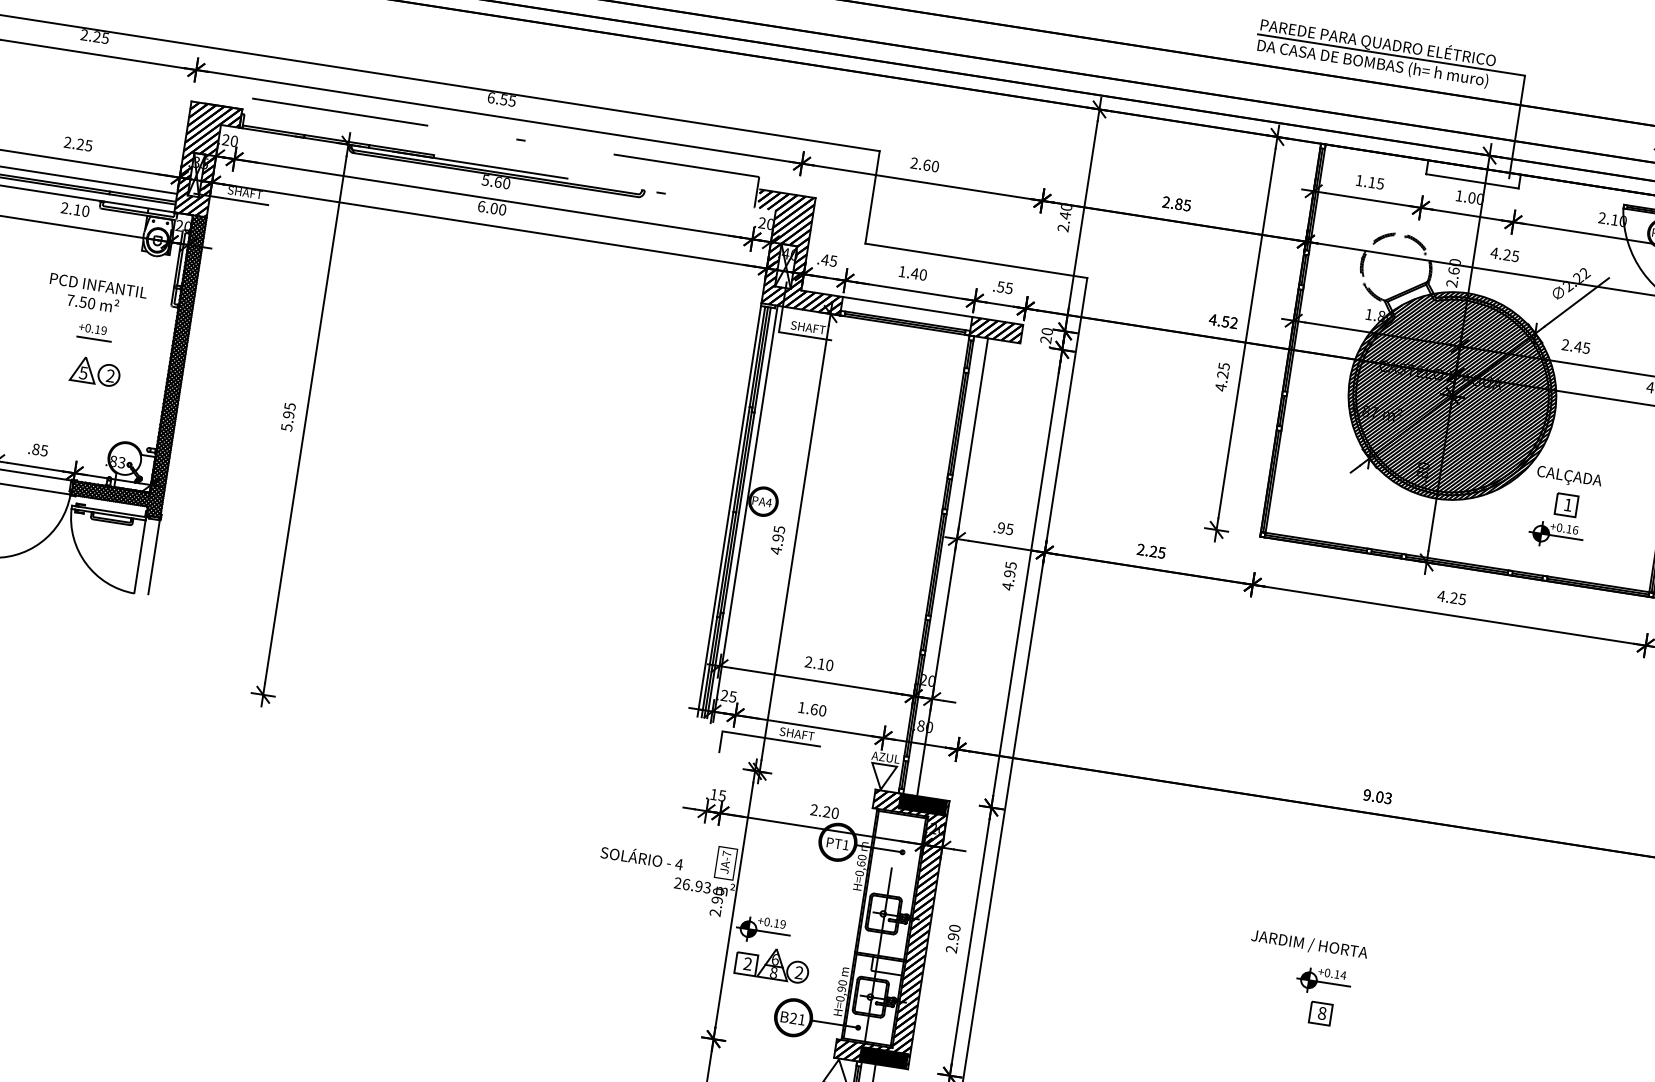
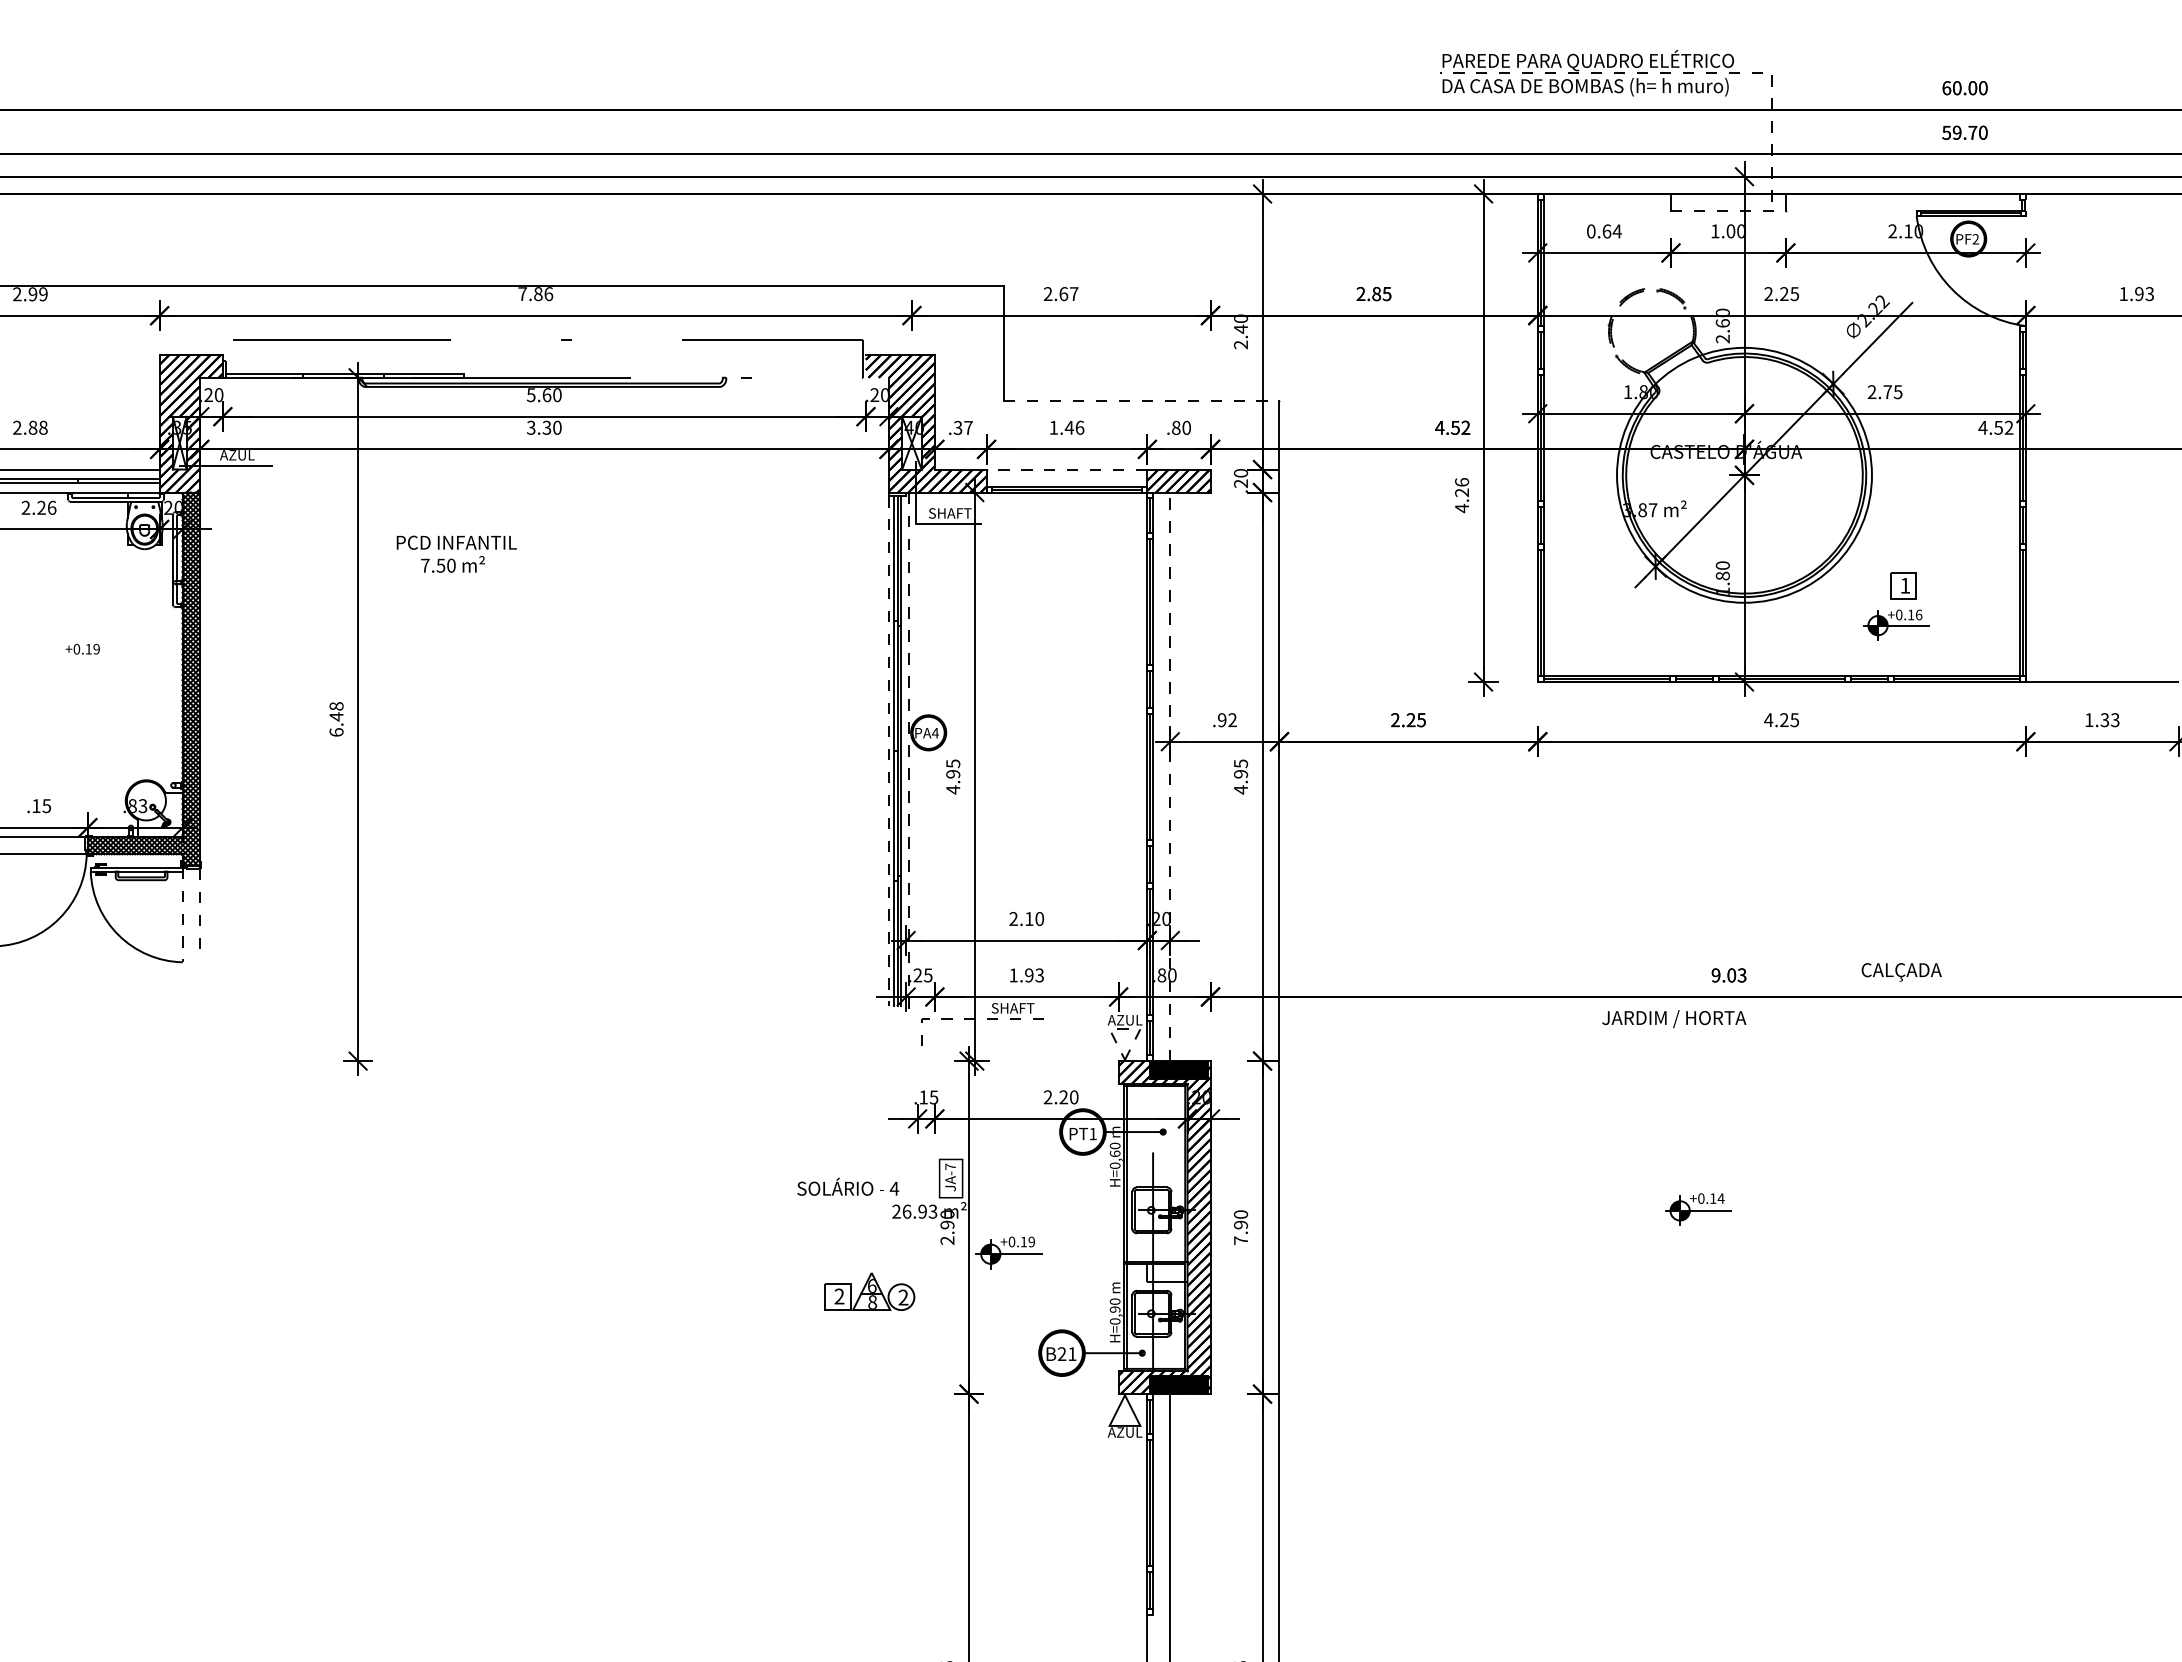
text: (100, 37) -> (37, 294), 2.25 -> 2.99
line: (1442, 63) -> (1670, 73), solid -> dashed
text: (501, 99) -> (535, 294), 6.55 -> 7.86
text: (84, 144) -> (37, 427), 2.25 -> 2.88
text: (935, 166) -> (1074, 294), 2.60 -> 2.67
line: (1472, 181) -> (1728, 211), solid -> dashed
text: (1370, 182) -> (1604, 231), 1.15 -> 0.64
text: (244, 192) -> (241, 455), SHAFT -> AZUL
text: (488, 207) -> (539, 427), 6.00 -> 3.30
text: (81, 210) -> (46, 507), 2.10 -> 2.26
text: (1494, 252) -> (1768, 293), 4.25 -> 2.25
text: (828, 260) -> (962, 427), .45 -> .37
line: (976, 260) -> (1141, 400), solid -> dashed
text: (923, 274) -> (1079, 427), 1.40 -> 1.46
text: (1004, 287) -> (1180, 427), .55 -> .80
text: (97, 294) -> (456, 553), moved
line: (907, 306) -> (1066, 469), solid -> dashed
line: (93, 339) -> (85, 661), removed
text: (1578, 346) -> (1887, 391), 2.45 -> 2.75
text: (1224, 366) -> (1462, 482), 4.25 -> 4.26
part: (95, 371) -> (93, 700), removed
hatch: (1452, 395) -> (1744, 474), removed
text: (288, 417) -> (336, 719), 5.95 -> 6.48
text: (36, 449) -> (36, 806), .85 -> .15
text: (1569, 477) -> (1901, 972), moved
line: (728, 511) -> (888, 751), solid -> dashed
line: (745, 514) -> (909, 751), solid -> dashed
text: (1009, 529) -> (1232, 720), .95 -> .92
line: (140, 555) -> (182, 915), solid -> dashed
line: (153, 557) -> (199, 914), solid -> dashed
line: (952, 566) -> (1170, 776), solid -> dashed
text: (818, 710) -> (1034, 975), 1.60 -> 1.93
line: (760, 737) -> (969, 1019), solid -> dashed
line: (884, 764) -> (1124, 1029), solid -> dashed
text: (1309, 945) -> (1674, 1019), moved
text: (951, 949) -> (1240, 1240), 2.90 -> 7.90
part: (772, 963) -> (869, 1291), moved
part: (1320, 1013) -> (1700, 1248), removed

